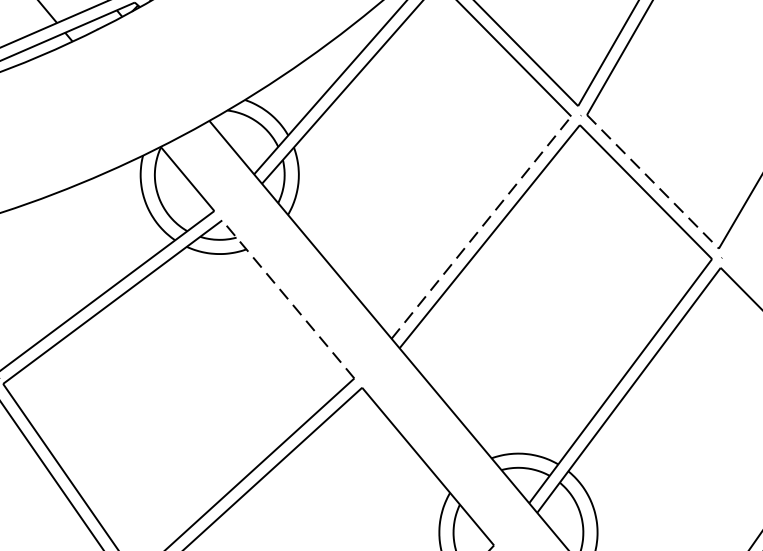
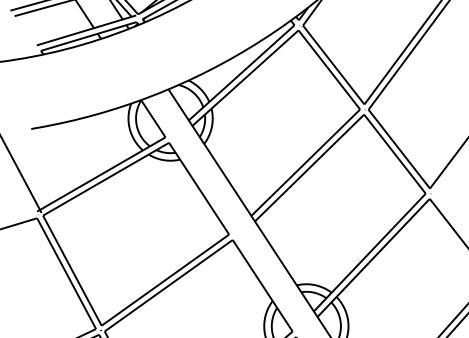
line: (653, 182) -> (399, 149), dashed -> solid
line: (482, 227) -> (306, 162), dashed -> solid
line: (288, 298) -> (199, 188), dashed -> solid

